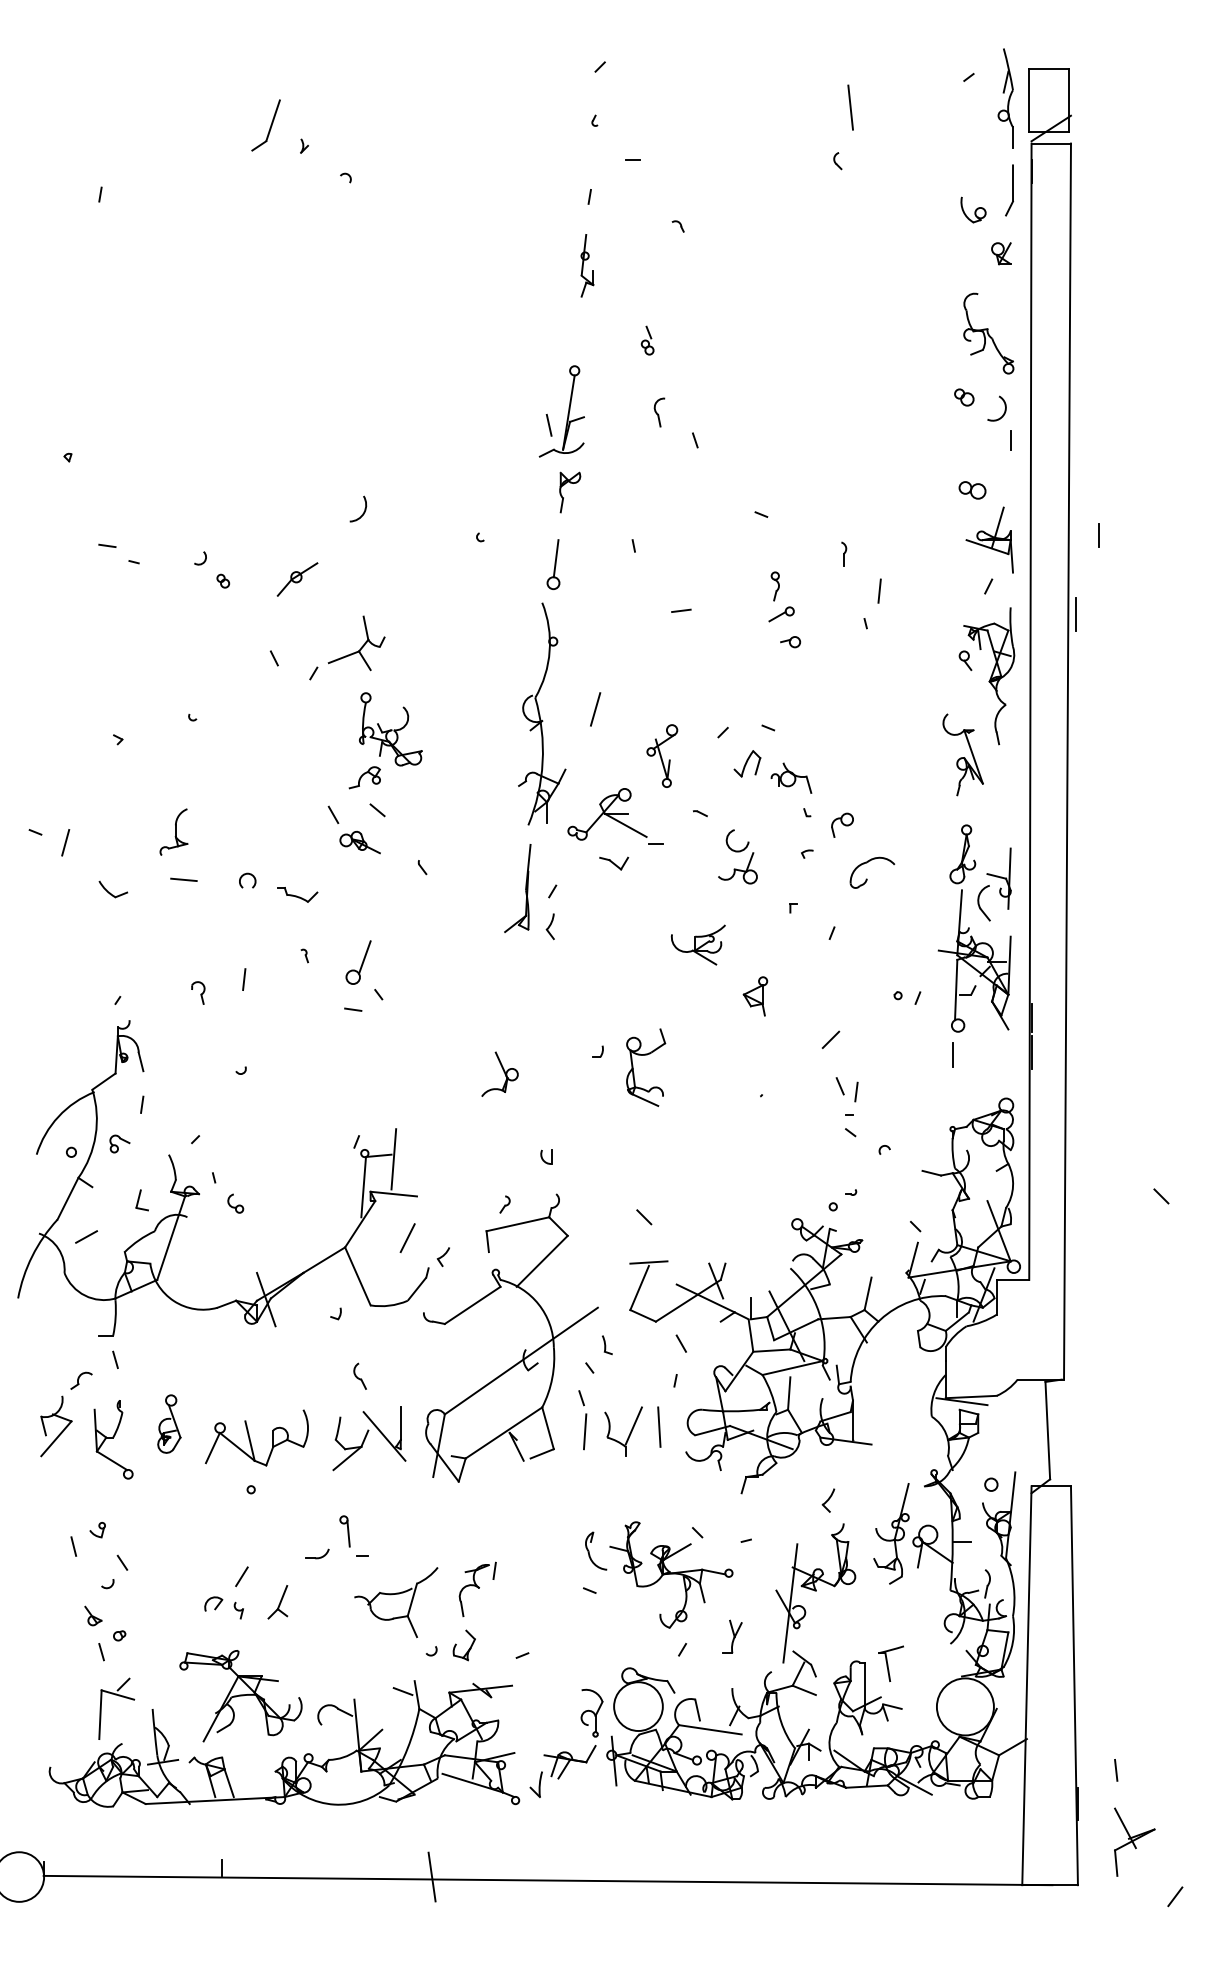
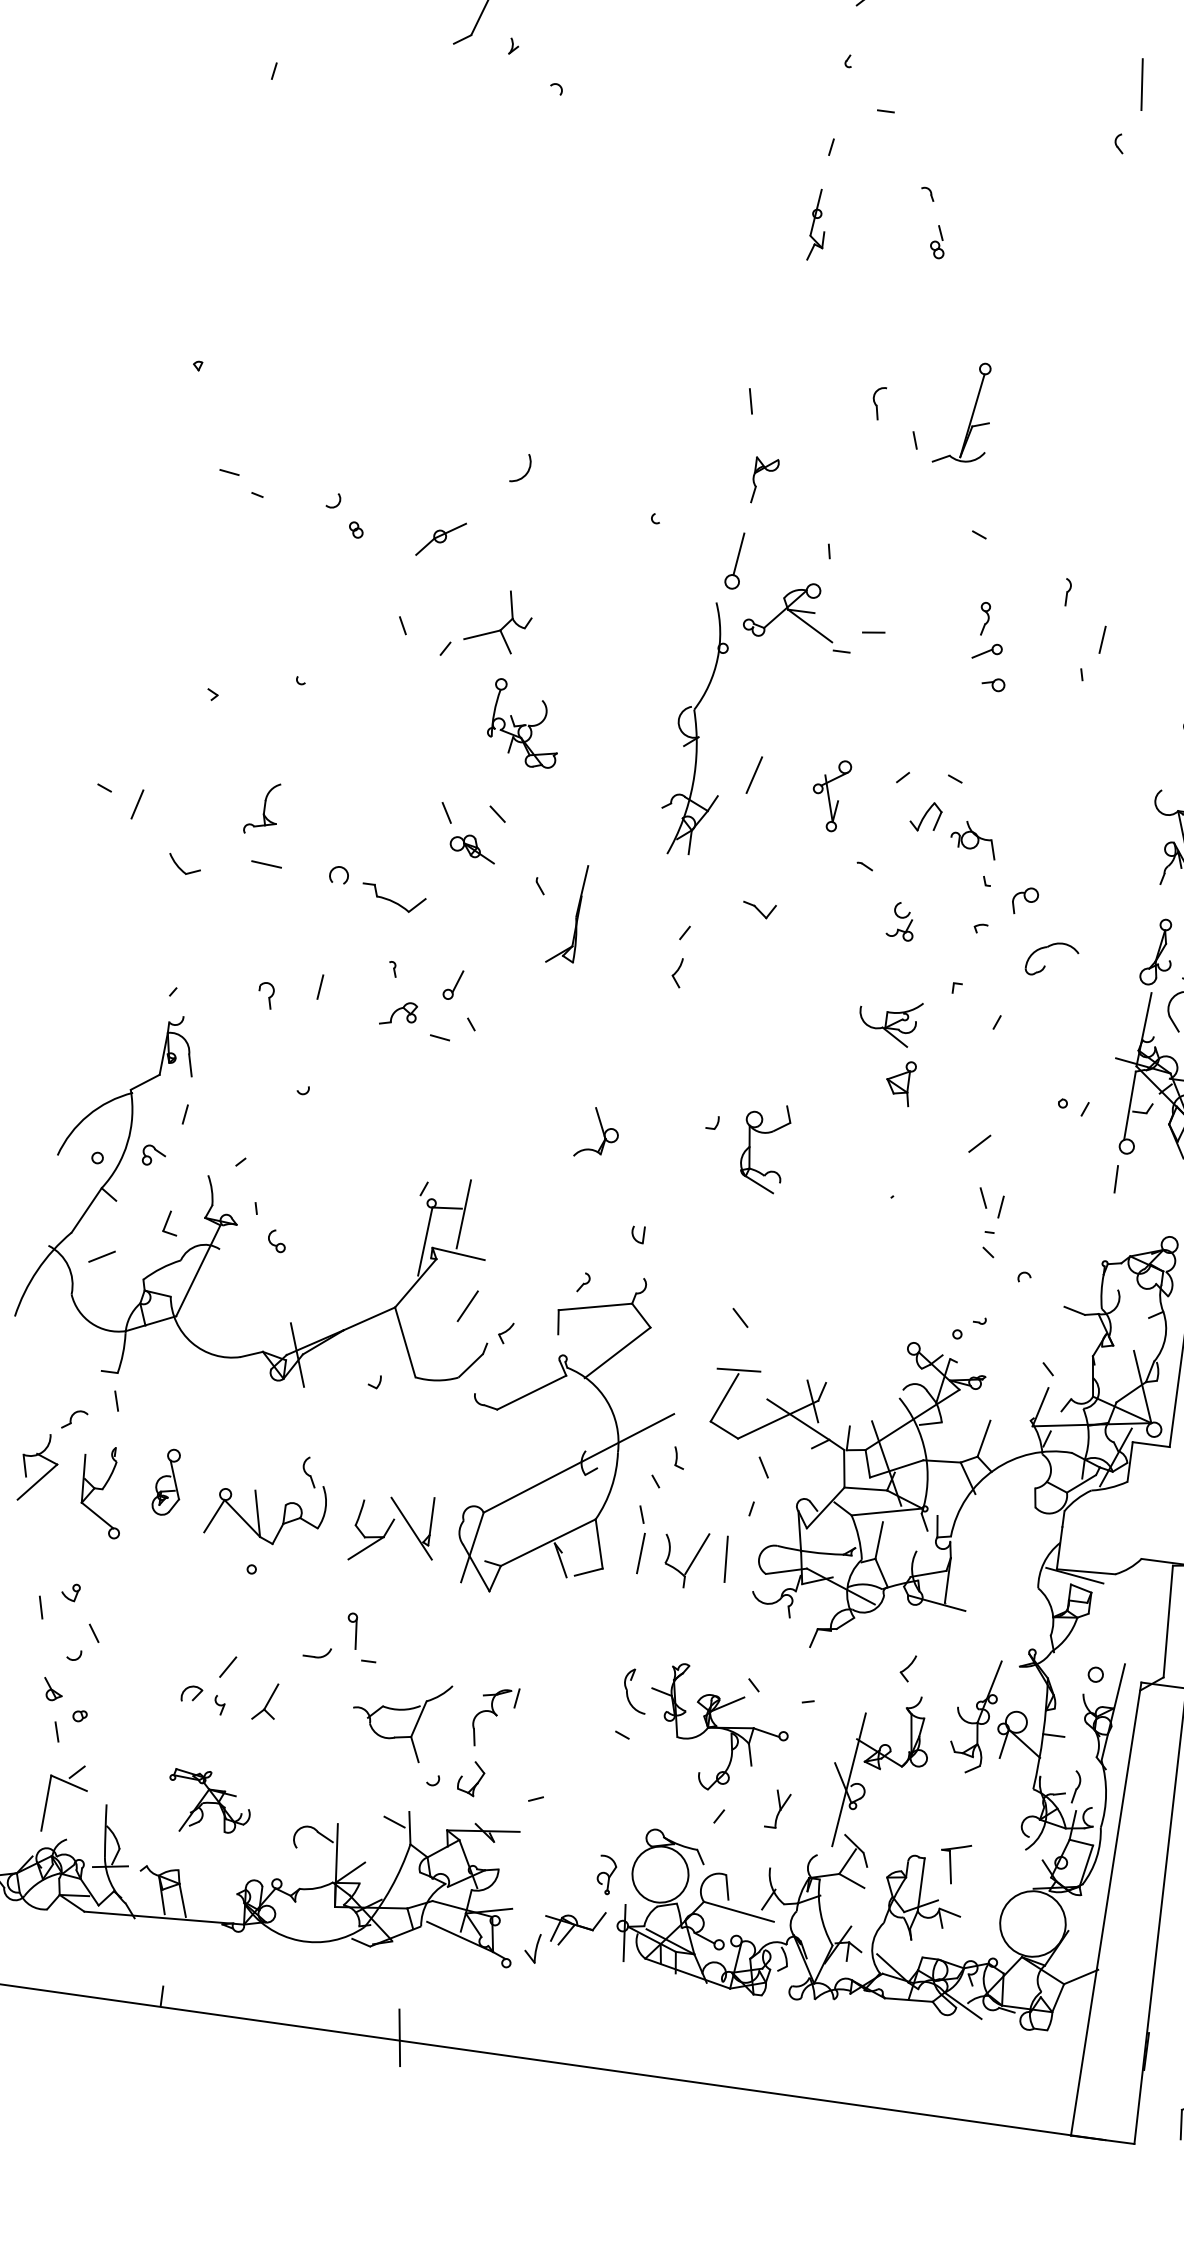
part: (647, 340) -> (938, 241), moved
part: (567, 413) -> (970, 416), moved
line: (595, 709) -> (754, 775), moved
part: (364, 777) -> (398, 1013), moved
part: (615, 816) -> (799, 614), moved
part: (737, 856) -> (900, 920), size x0.6
part: (525, 888) -> (575, 915), moved
part: (297, 894) -> (393, 898), size x1.4
part: (697, 944) -> (888, 1021), moved
part: (358, 962) -> (453, 984), size x0.6
part: (359, 1375) -> (309, 1471), moved
part: (240, 1696) -> (208, 1803), size x0.6
part: (591, 1712) -> (606, 1874), size x0.7

